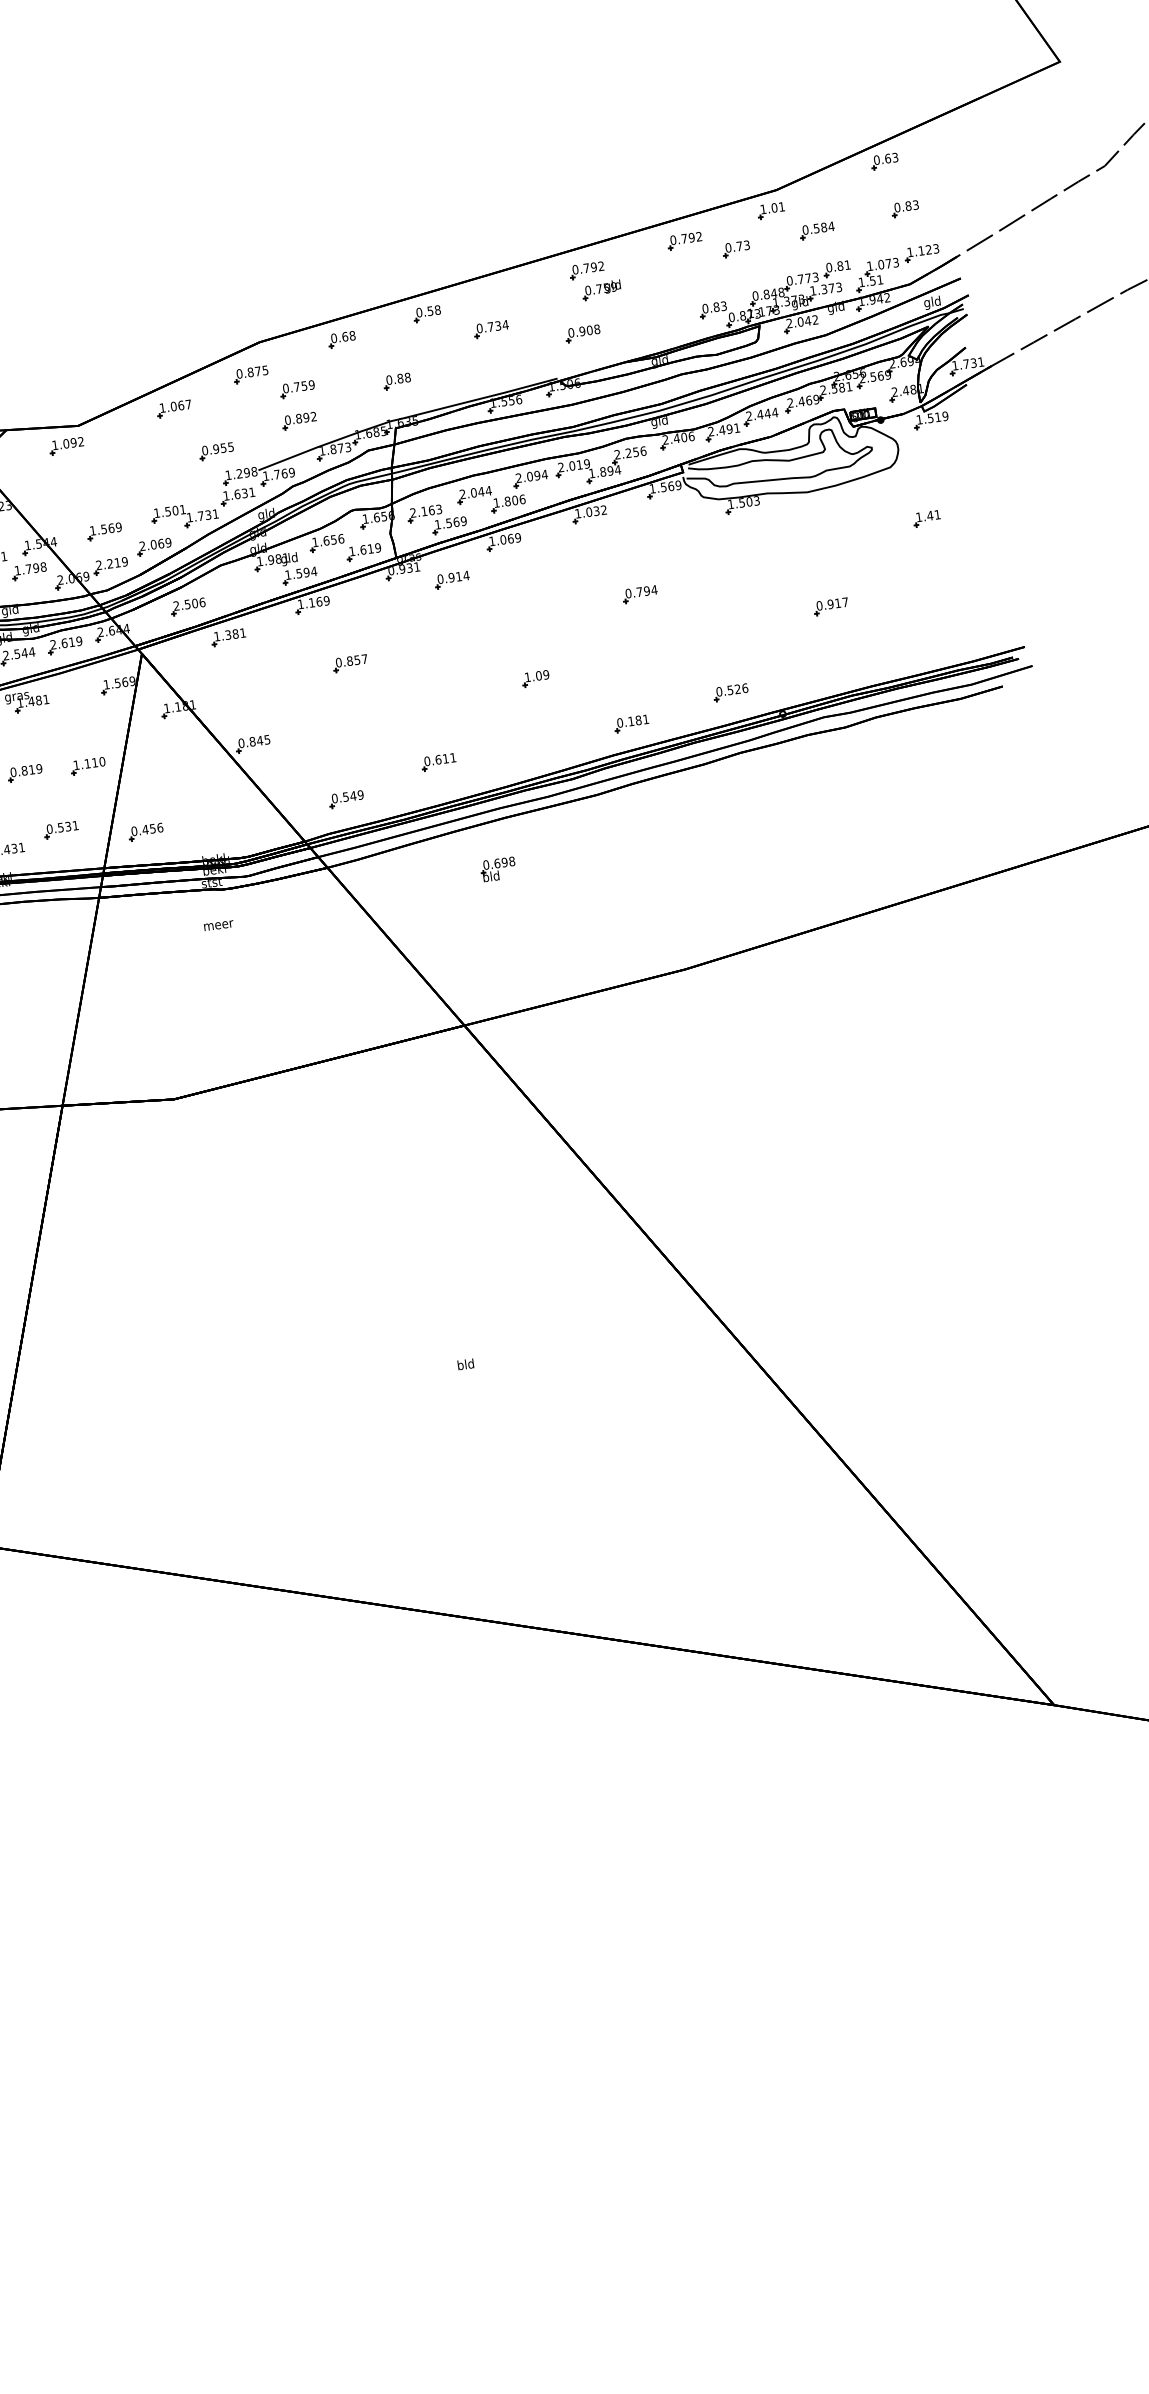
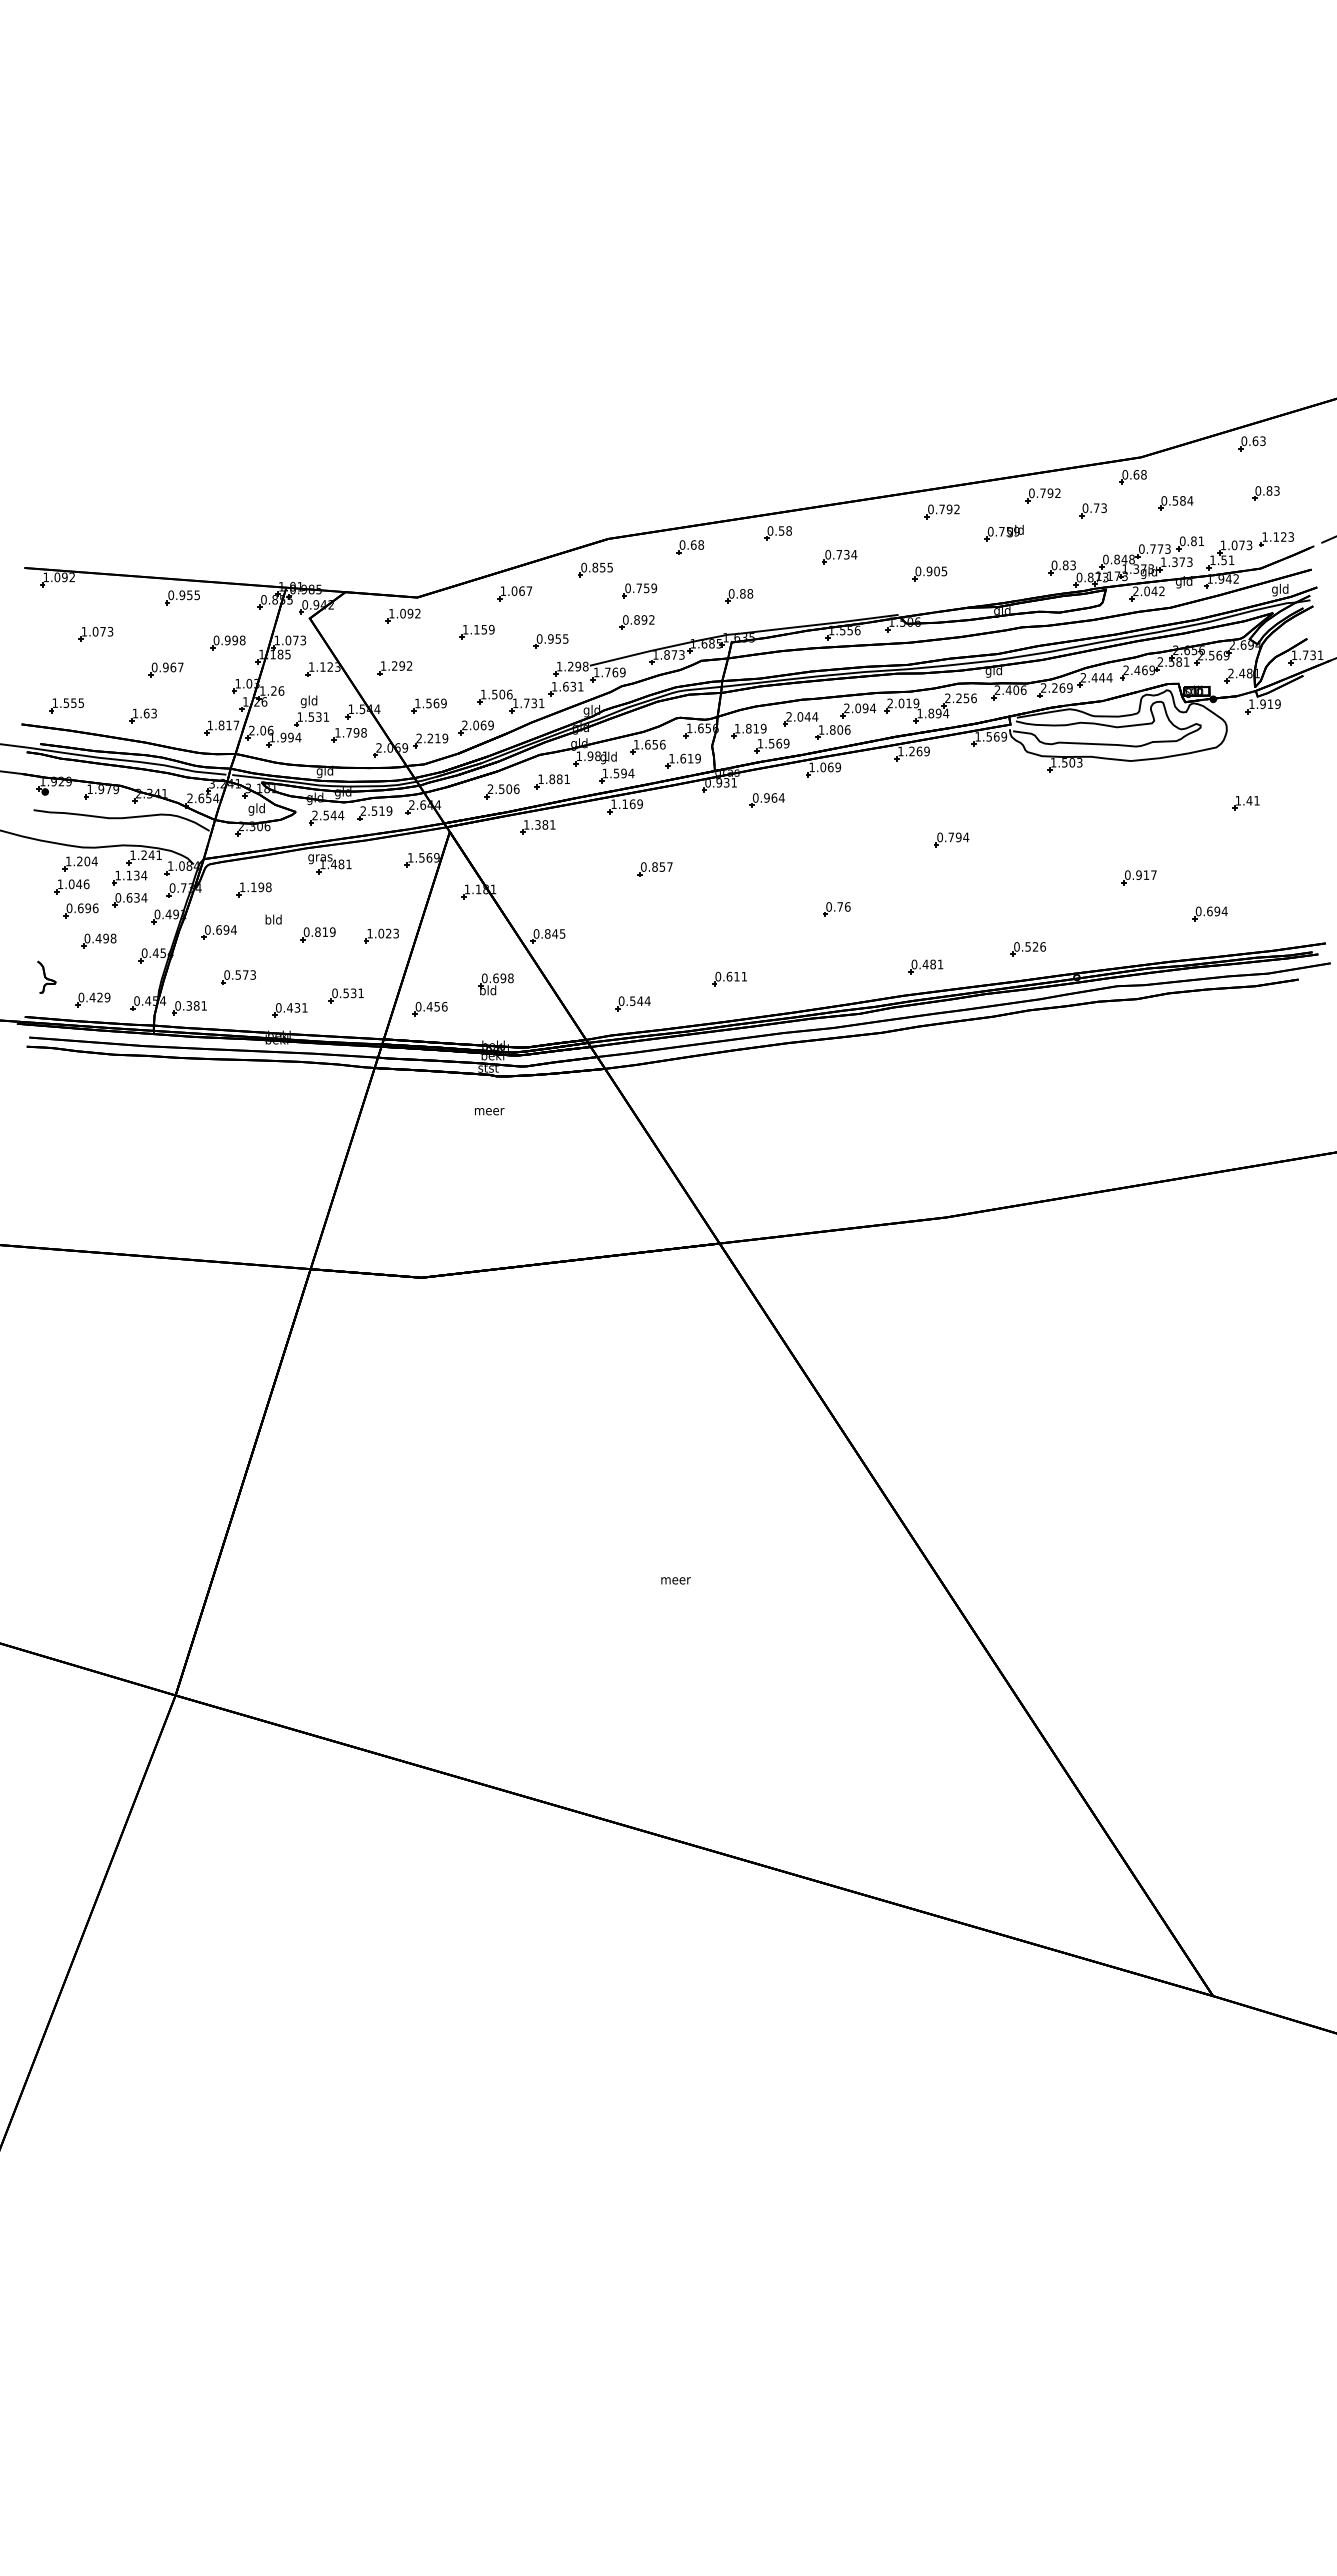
text: (772, 207) -> (1134, 474), 1.01 -> 0.68
part: (601, 290) -> (1003, 533), moved
text: (597, 329) -> (944, 571), 0.908 -> 0.905
text: (257, 371) -> (602, 567), 0.875 -> 0.855
text: (930, 417) -> (1262, 703), 1.519 -> 1.919
text: (728, 428) -> (1061, 687), 2.491 -> 2.269
part: (141, 451) -> (476, 631), added
part: (65, 499) -> (394, 668), added
text: (182, 509) -> (509, 694), 1.501 -> 1.506
text: (426, 511) -> (750, 728), 2.163 -> 1.819
text: (596, 511) -> (919, 751), 1.032 -> 1.269
text: (459, 576) -> (774, 797), 0.914 -> 0.964
part: (235, 590) -> (551, 781), added
part: (905, 632) -> (1209, 913), added
text: (64, 642) -> (374, 810), 2.619 -> 2.519
text: (537, 675) -> (838, 906), 1.09 -> 0.76
text: (631, 721) -> (925, 964), 0.181 -> 0.481
text: (94, 762) -> (388, 933), 1.110 -> 1.023
text: (360, 795) -> (647, 1001), 0.549 -> 0.544
part: (497, 869) -> (495, 984), moved
text: (465, 1364) -> (675, 1579), bld -> meer

